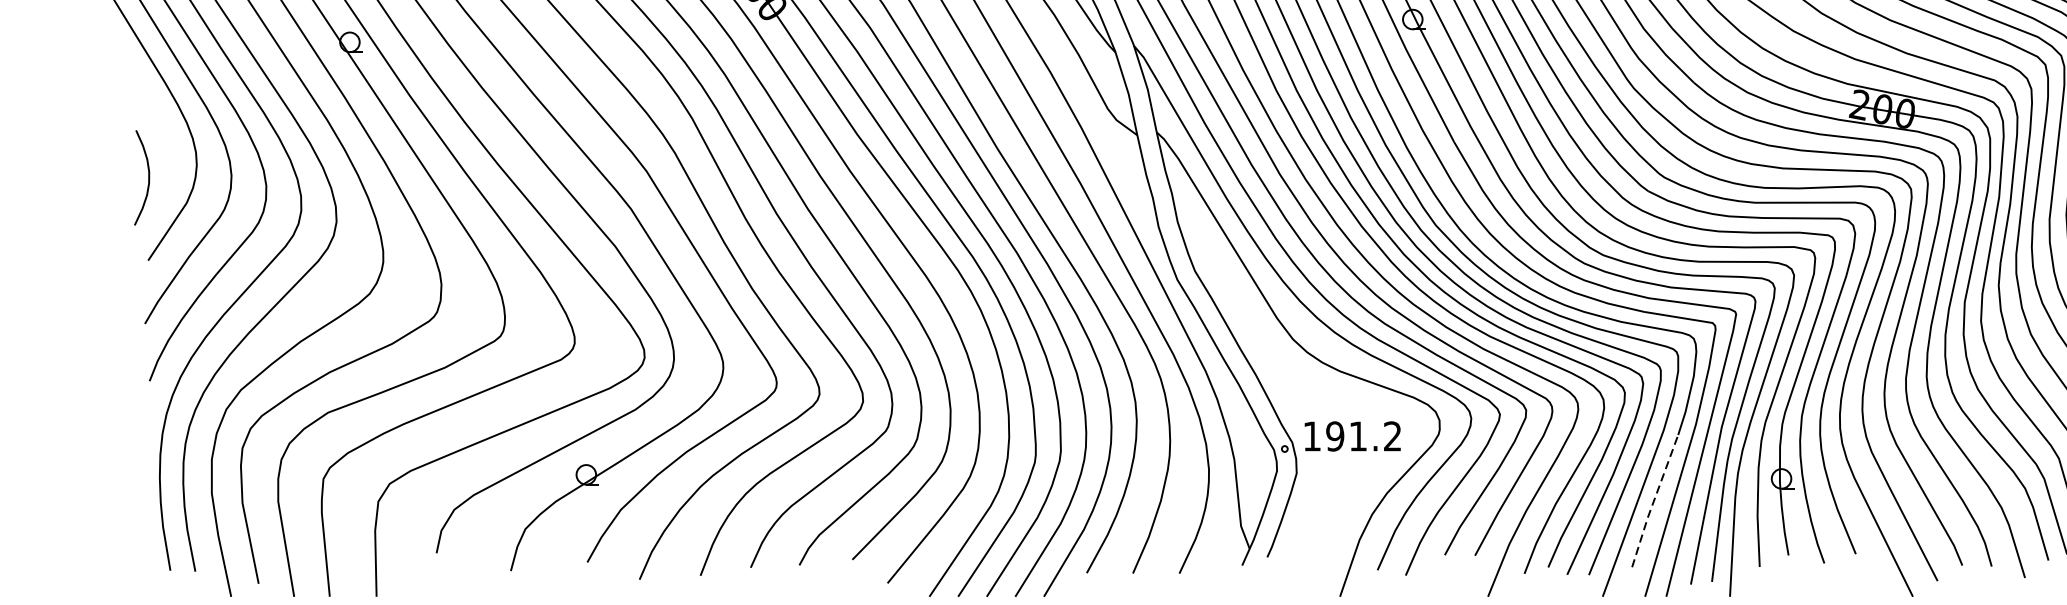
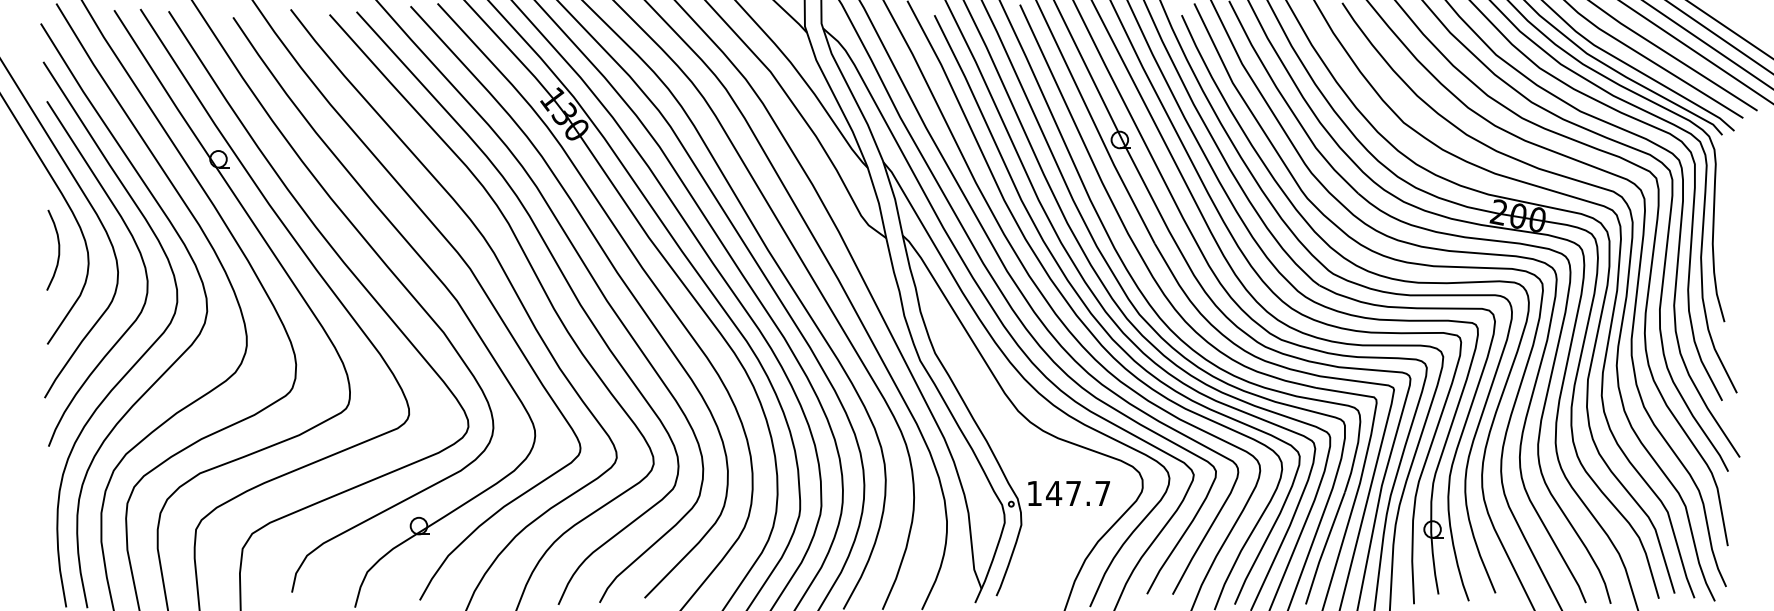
curve: (148, 176) -> (58, 249), moved
text: (1364, 436) -> (1078, 493), 191.2 -> 147.7
line: (1654, 501) -> (1324, 548), dashed -> solid

